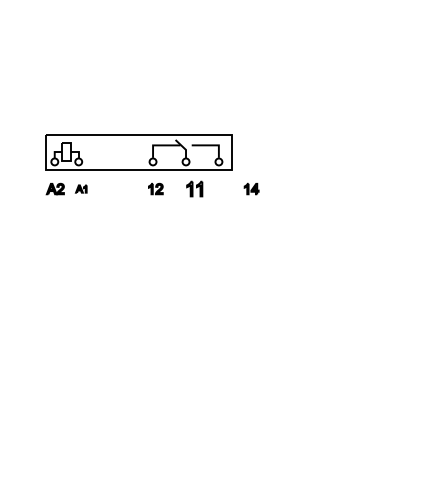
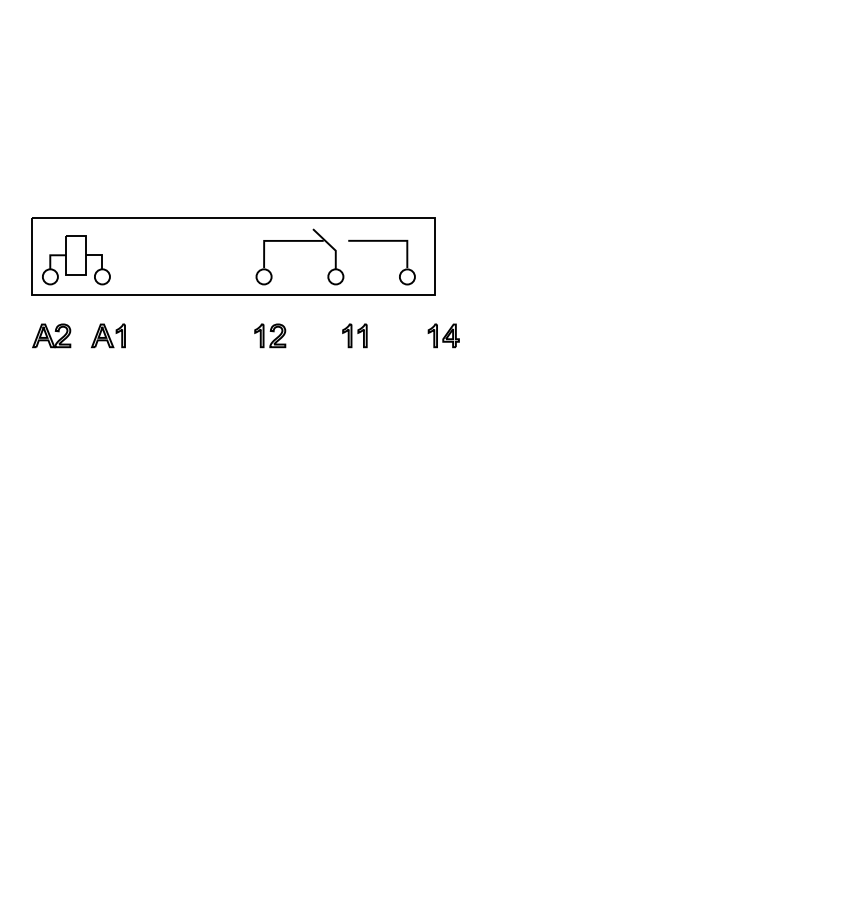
part: (80, 188) -> (106, 334), size x1.43
part: (194, 188) -> (354, 334), size x0.71
part: (251, 188) -> (443, 334), moved

